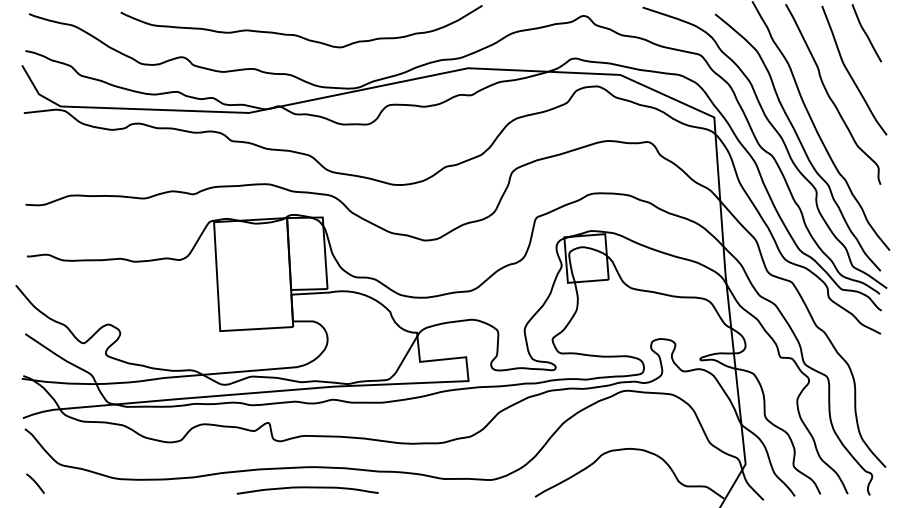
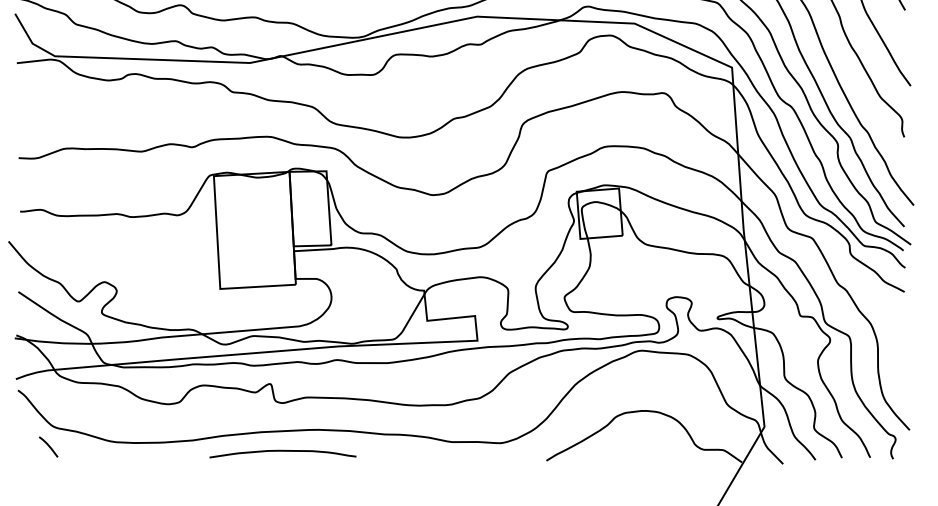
line: (35, 483) -> (48, 446), moved
curve: (307, 488) -> (282, 451), moved

